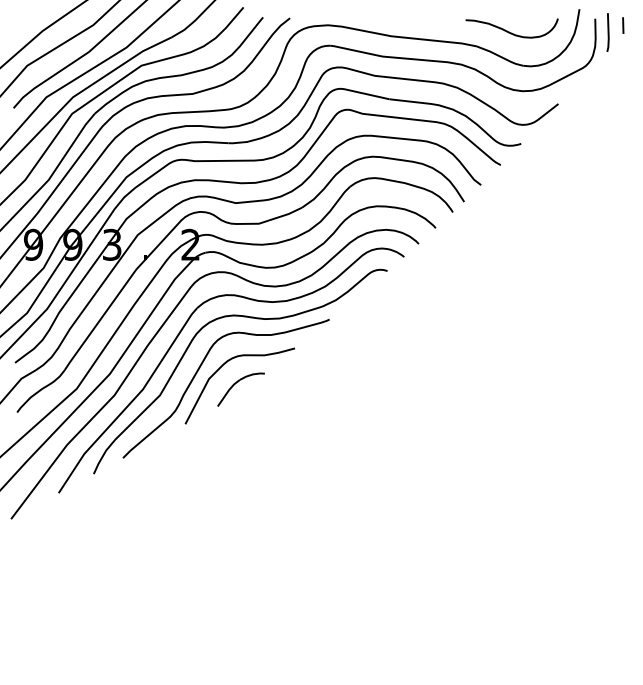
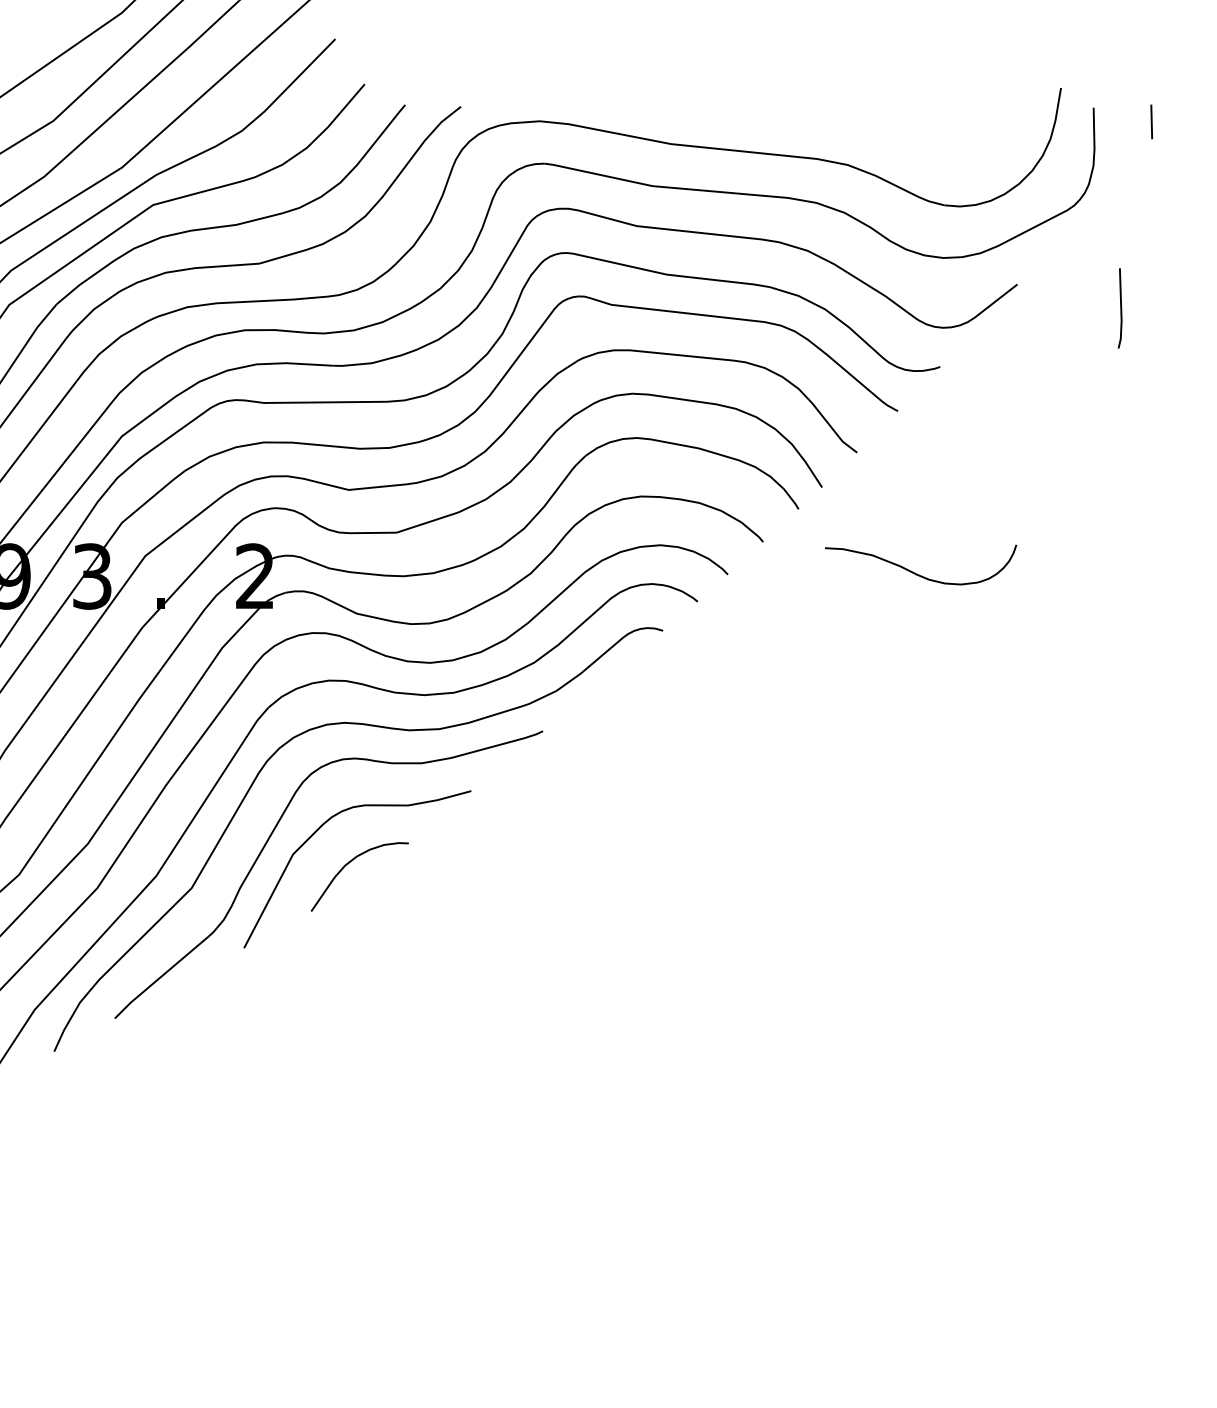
curve: (509, 31) -> (915, 571), moved
line: (607, 32) -> (1119, 308), moved

